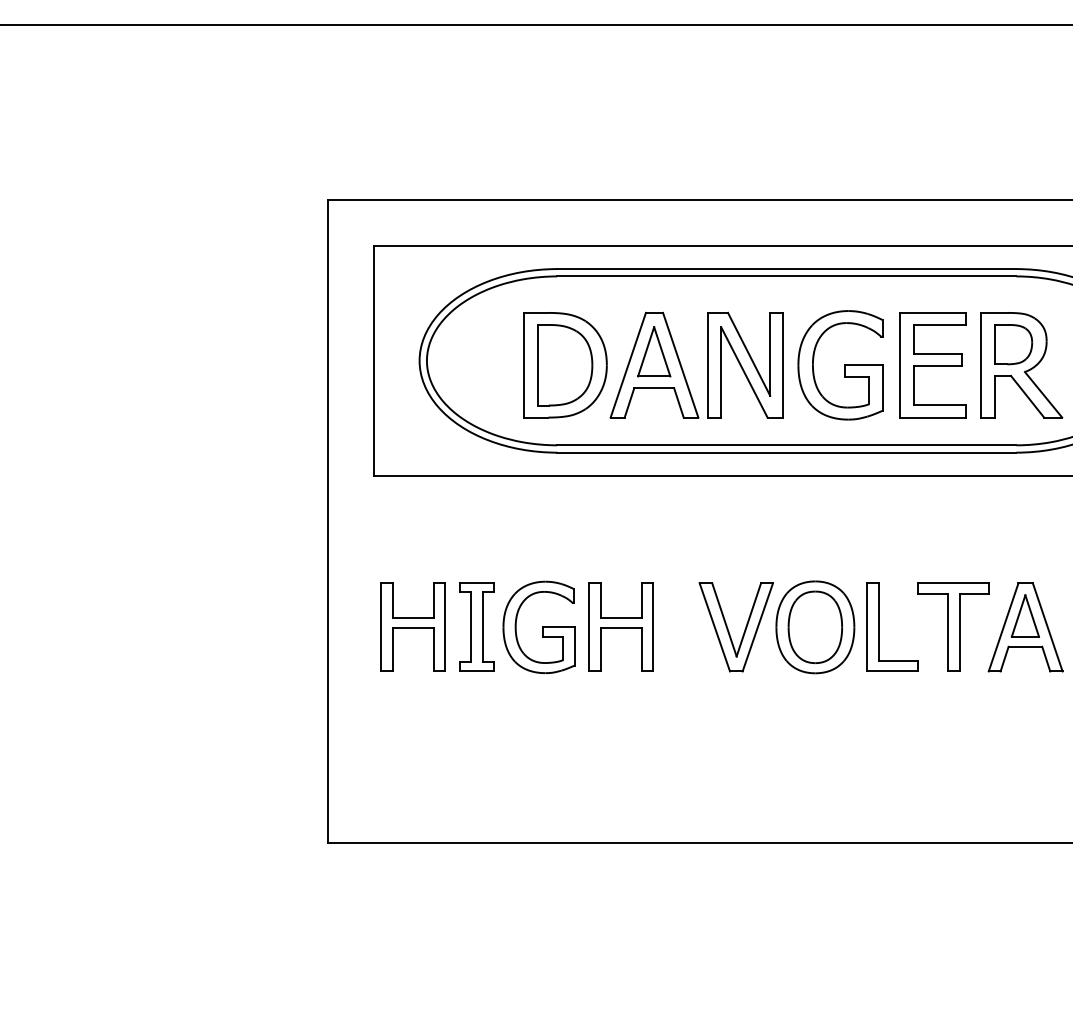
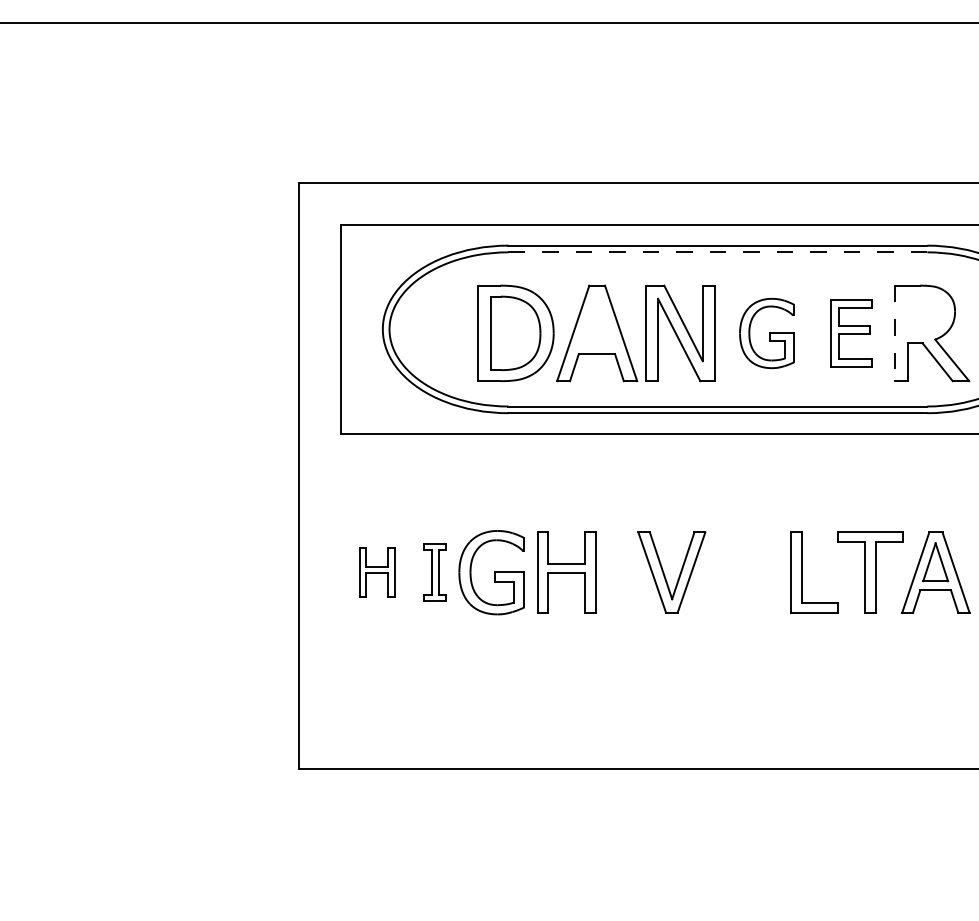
line: (787, 276) -> (718, 252), solid -> dashed
part: (1013, 344) -> (924, 314), removed
part: (653, 351) -> (596, 320), removed
part: (840, 365) -> (766, 333), size x0.7
part: (933, 365) -> (851, 333), size x0.7
line: (981, 365) -> (895, 333), solid -> dashed
part: (412, 627) -> (376, 572), size x0.6
part: (477, 627) -> (435, 572), size x0.7
part: (814, 627) -> (743, 572), removed

